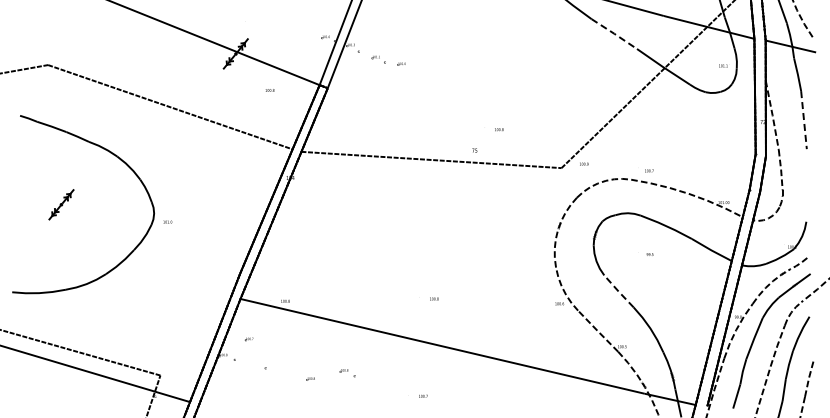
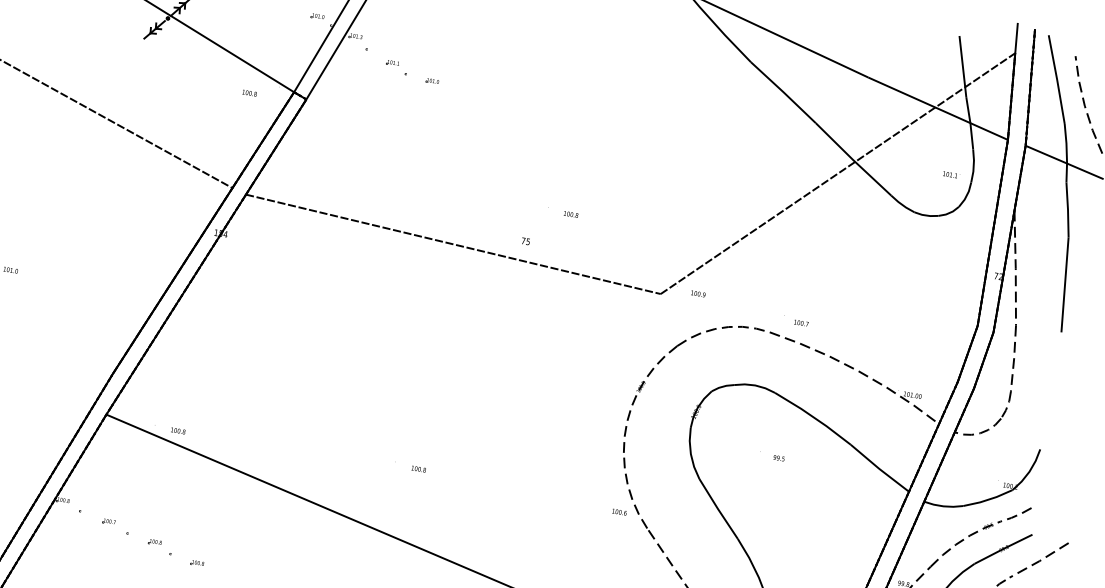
line: (614, 33) -> (783, 91), dashed -> solid
text: (269, 90) -> (248, 93), moved
line: (804, 120) -> (1065, 285), dashed -> solid
line: (618, 291) -> (717, 508), dashed -> solid
part: (248, 339) -> (107, 522), moved
part: (347, 373) -> (159, 547), moved

